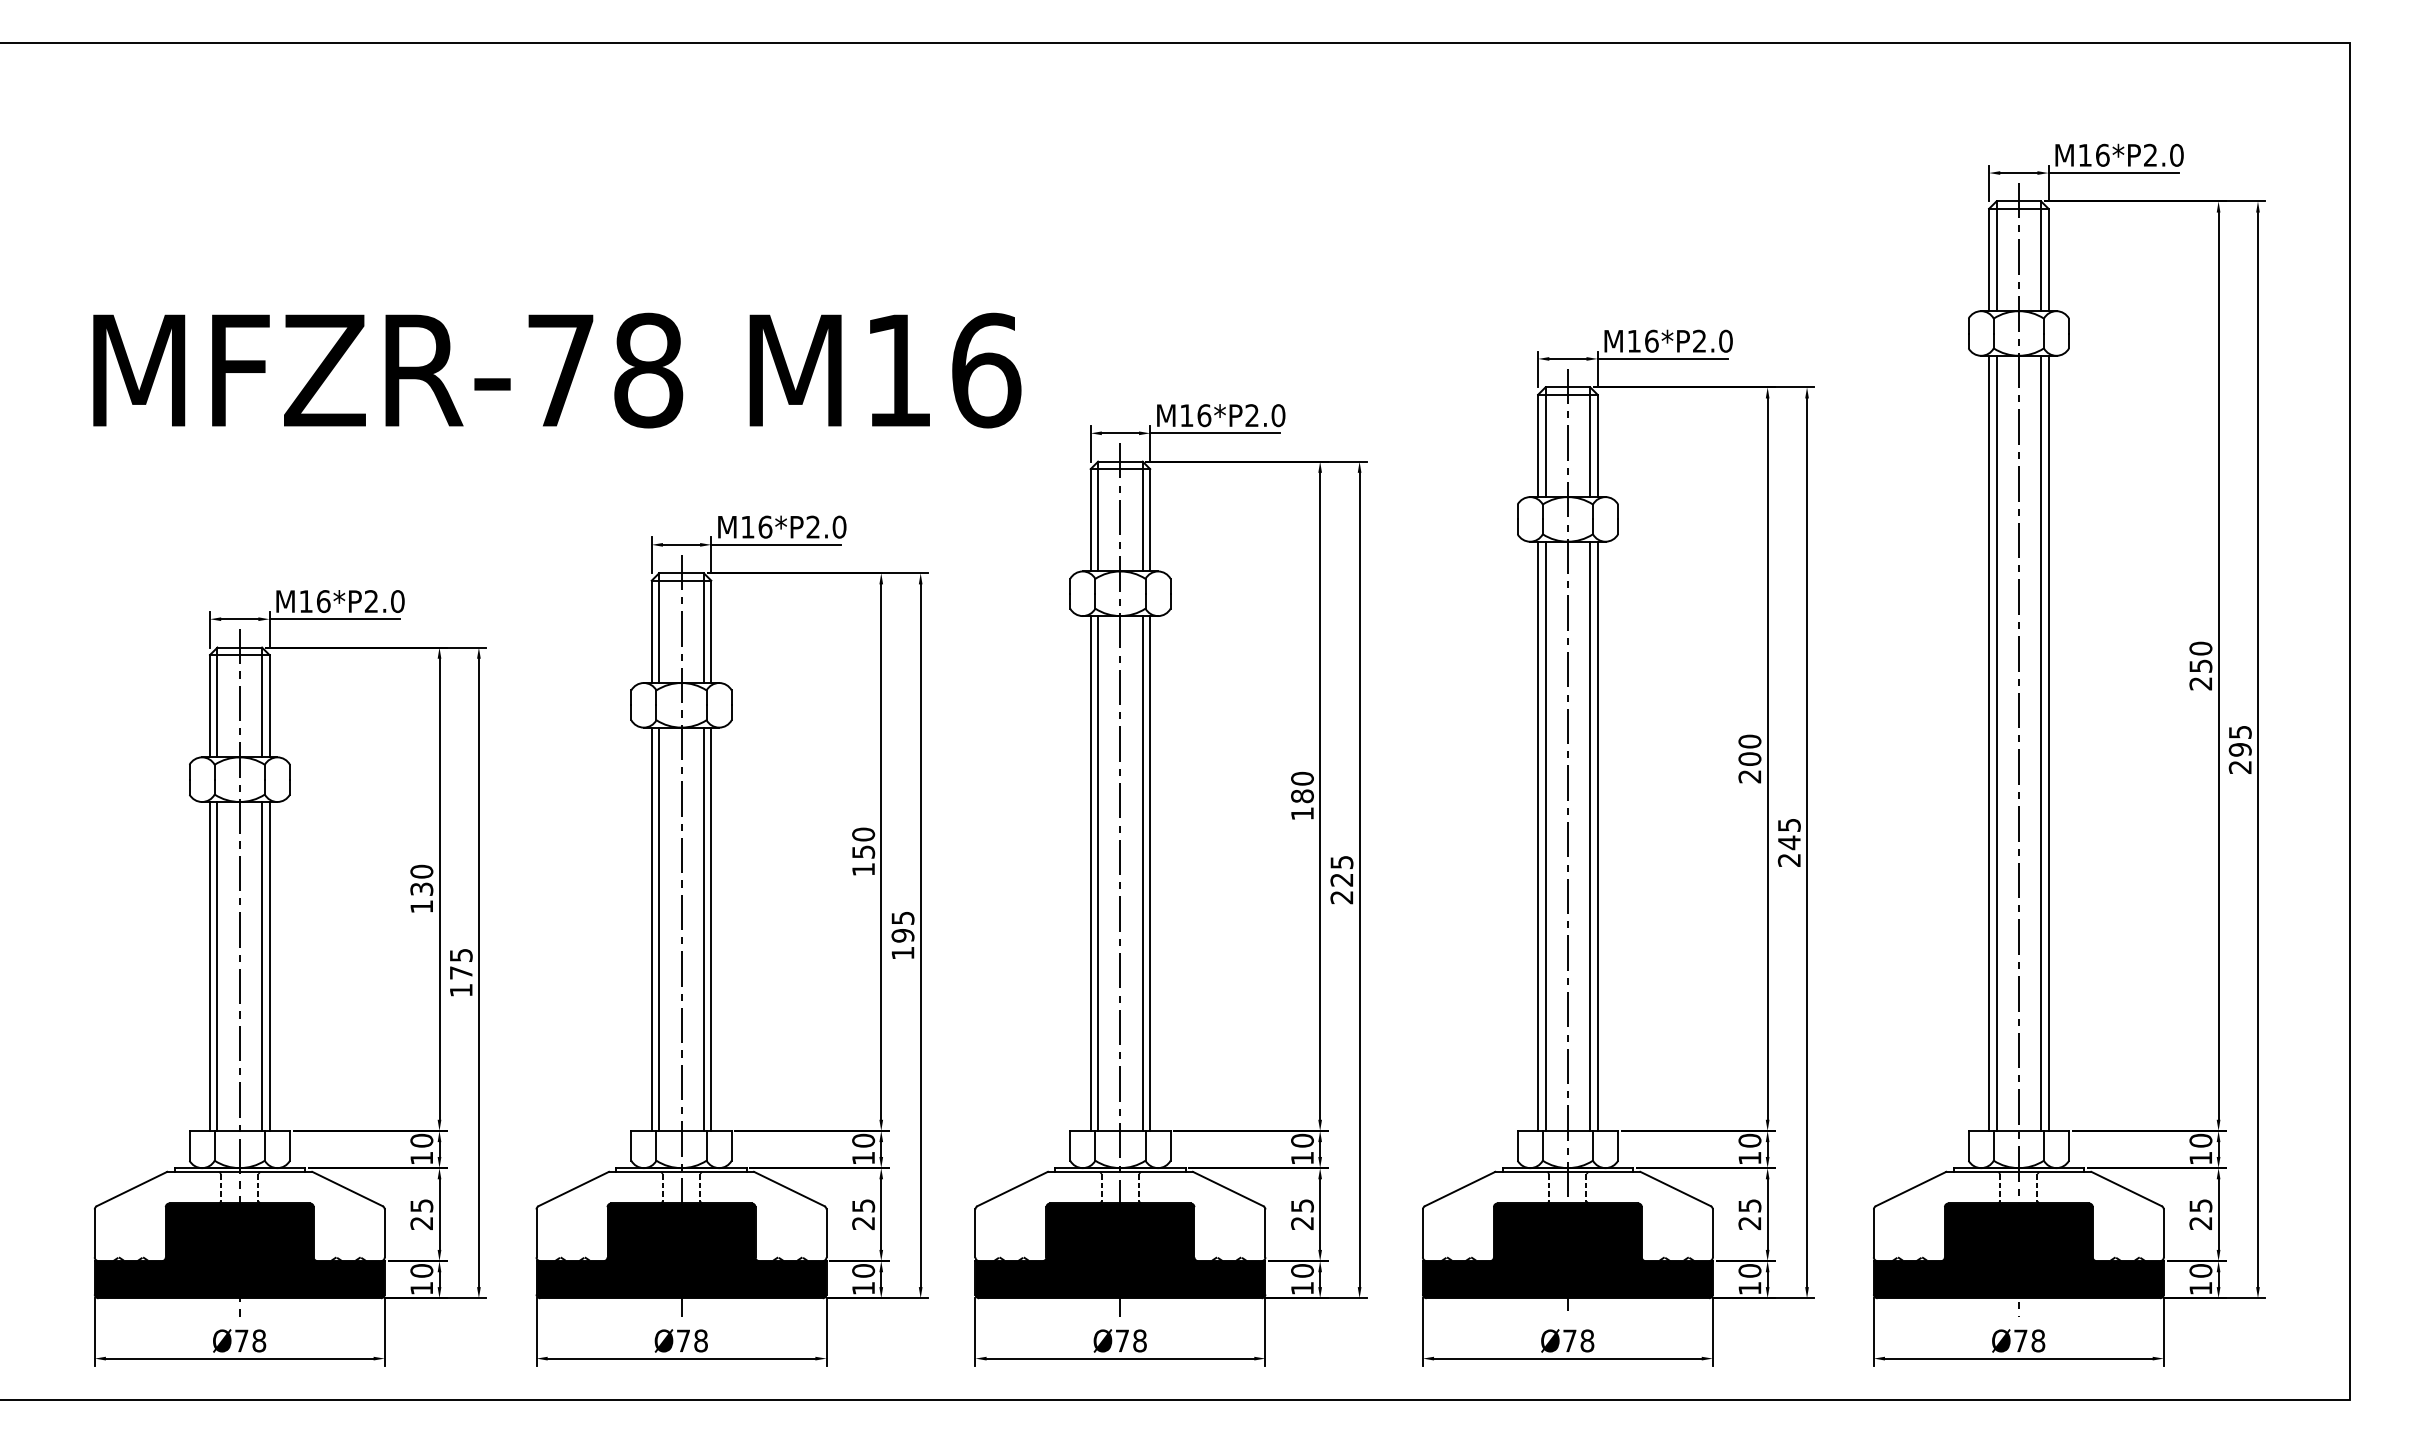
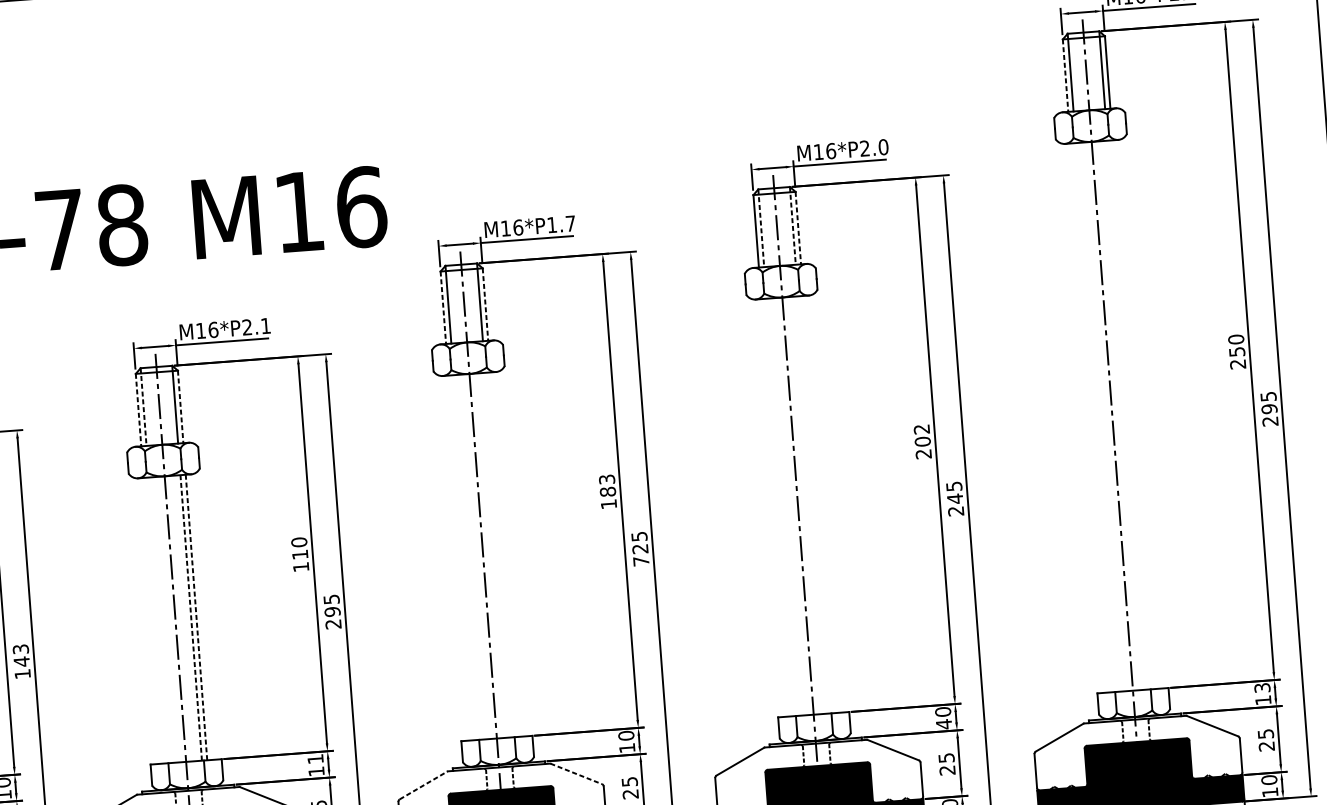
line: (1989, 260) -> (1065, 75), solid -> dashed
text: (1265, 415) -> (561, 224), M16*P2.0 -> M16*P1.7
line: (1545, 442) -> (761, 228), solid -> dashed
line: (1590, 442) -> (793, 226), solid -> dashed
line: (1597, 446) -> (798, 228), solid -> dashed
line: (1090, 520) -> (443, 307), solid -> dashed
line: (1150, 520) -> (485, 304), solid -> dashed
text: (839, 526) -> (265, 325), M16*P2.0 -> M16*P2.1
line: (659, 628) -> (143, 407), solid -> dashed
line: (651, 632) -> (138, 410), solid -> dashed
line: (711, 632) -> (180, 407), solid -> dashed
text: (1749, 741) -> (921, 429), 200 -> 202
line: (1989, 742) -> (1091, 417), removed
line: (1996, 742) -> (1096, 416), removed
line: (2041, 742) -> (1128, 414), removed
line: (2048, 742) -> (1133, 414), removed
text: (1302, 778) -> (607, 479), 180 -> 183
line: (1538, 835) -> (777, 507), removed
line: (1545, 835) -> (782, 506), removed
line: (1590, 835) -> (813, 504), removed
line: (1597, 835) -> (818, 503), removed
text: (863, 851) -> (300, 554), 150 -> 110
line: (1090, 873) -> (462, 557), removed
line: (1098, 873) -> (467, 557), removed
line: (1142, 873) -> (498, 555), removed
line: (1150, 873) -> (504, 554), removed
text: (1341, 897) -> (641, 561), 225 -> 725
line: (651, 928) -> (154, 620), removed
line: (659, 928) -> (159, 619), removed
line: (703, 929) -> (191, 618), solid -> dashed
line: (711, 929) -> (196, 617), solid -> dashed
text: (902, 953) -> (333, 624), 195 -> 295
text: (460, 964) -> (20, 655), 175 -> 143
text: (863, 1140) -> (315, 758), 10 -> 11
text: (2200, 1140) -> (1262, 687), 10 -> 13
text: (1749, 1158) -> (943, 724), 10 -> 40
line: (1013, 1188) -> (424, 784), solid -> dashed
line: (1228, 1189) -> (576, 774), solid -> dashed

